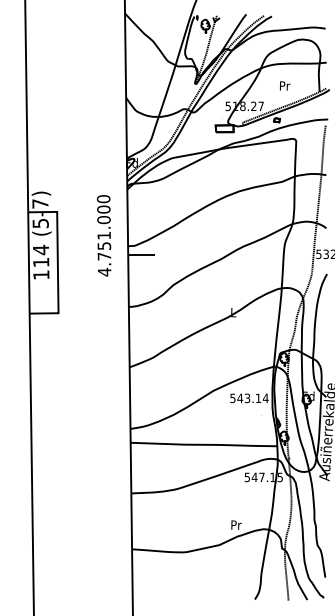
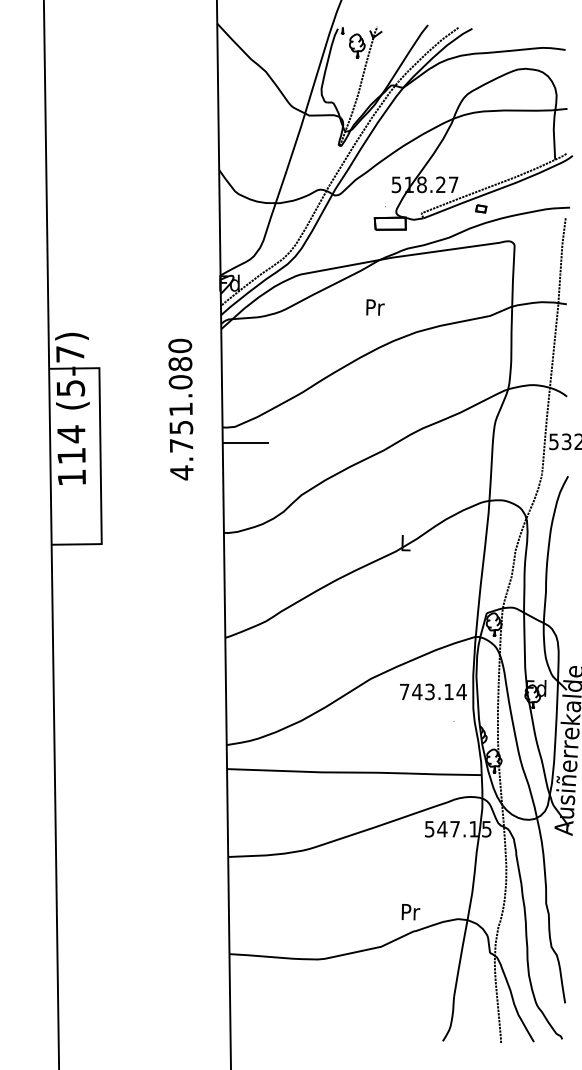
text: (284, 85) -> (374, 306), moved
text: (103, 209) -> (179, 363), 4.751.000 -> 4.751.080
text: (232, 398) -> (403, 692), 543.14 -> 743.14

